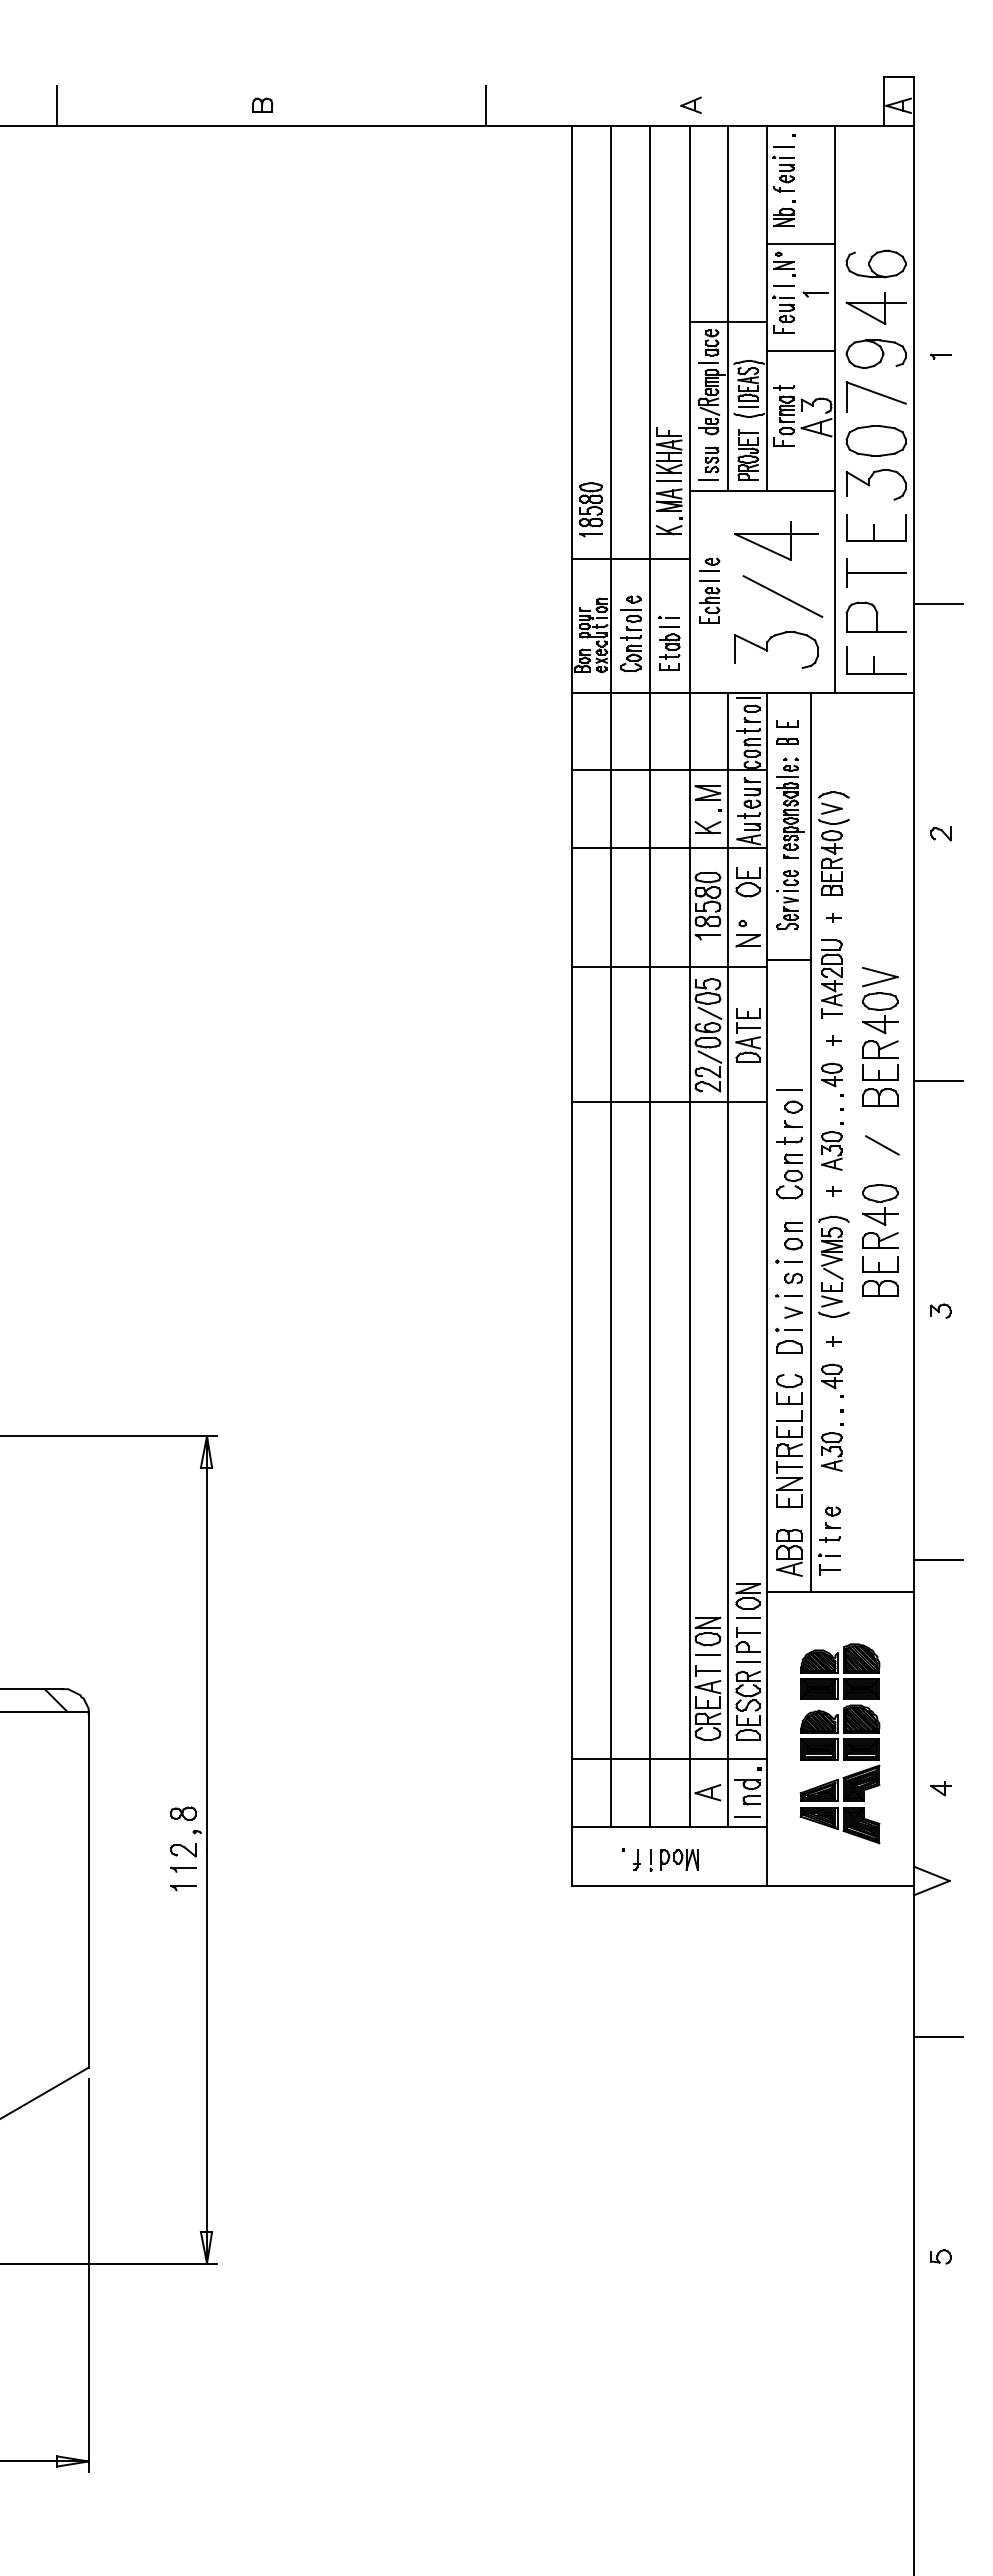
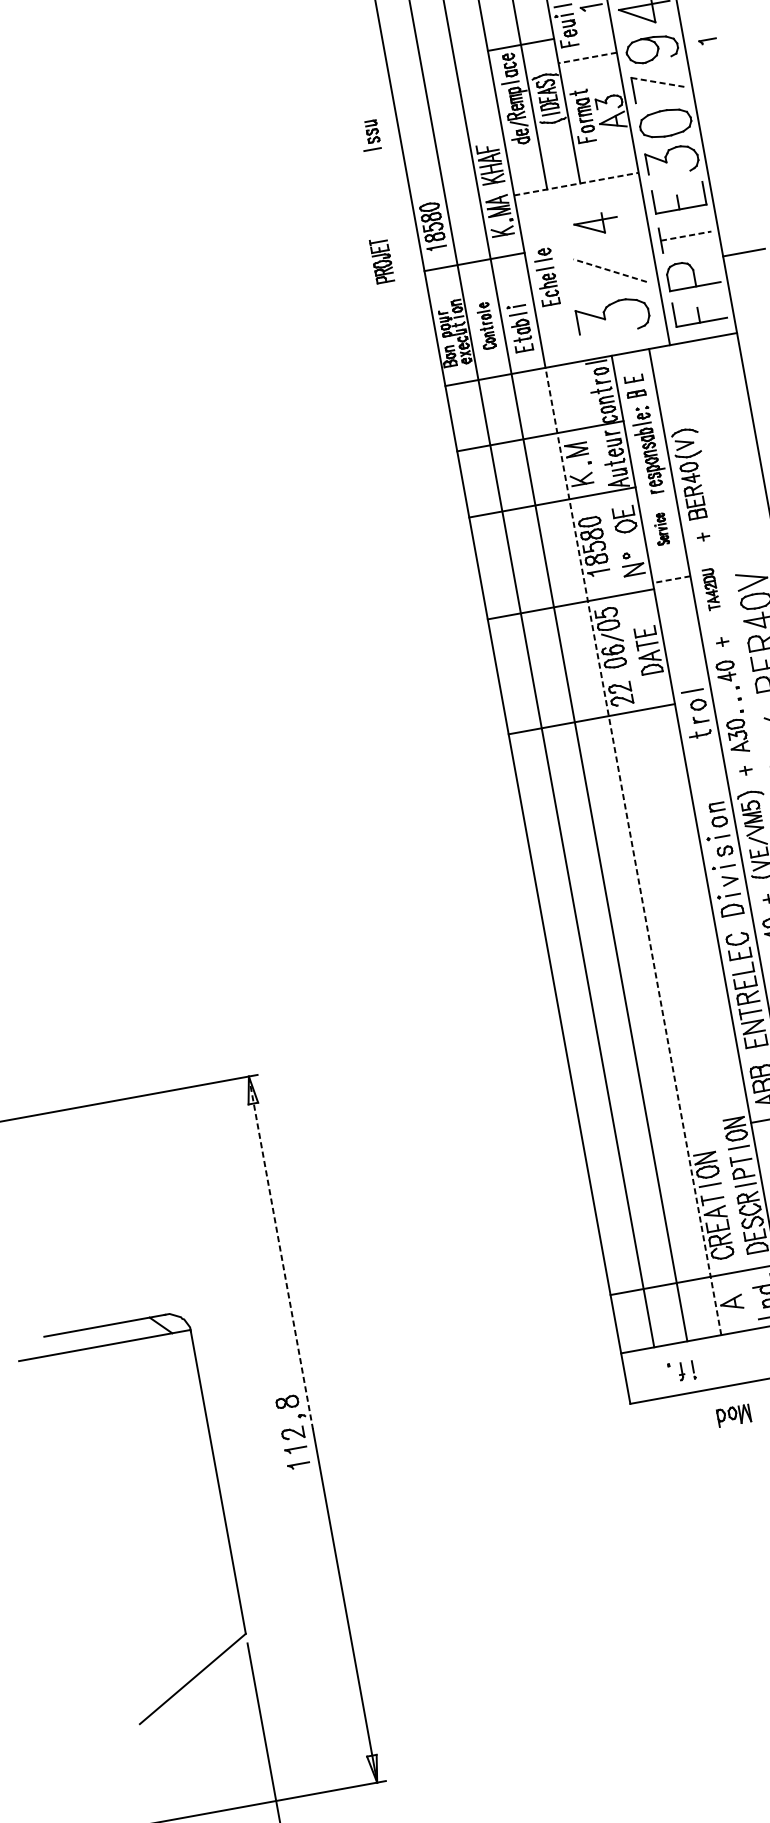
line: (800, 350) -> (586, 57), solid -> dashed
line: (876, 393) -> (658, 82), solid -> dashed
part: (747, 454) -> (381, 260), moved
part: (708, 463) -> (370, 135), moved
line: (668, 481) -> (494, 190), removed
line: (762, 491) -> (576, 184), solid -> dashed
part: (776, 540) -> (595, 223), size x0.6
line: (876, 573) -> (686, 236), solid -> dashed
line: (782, 596) -> (609, 270), solid -> dashed
part: (630, 633) -> (485, 325), size x0.7
part: (787, 900) -> (661, 529), size x0.6
line: (789, 959) -> (672, 579), solid -> dashed
part: (831, 978) -> (710, 589), size x0.6
line: (709, 1056) -> (618, 674), removed
part: (789, 1176) -> (705, 764), removed
line: (728, 1259) -> (666, 844), removed
line: (689, 1260) -> (633, 851), solid -> dashed
line: (207, 1642) -> (281, 1252), solid -> dashed
part: (679, 1859) -> (734, 1415), moved

